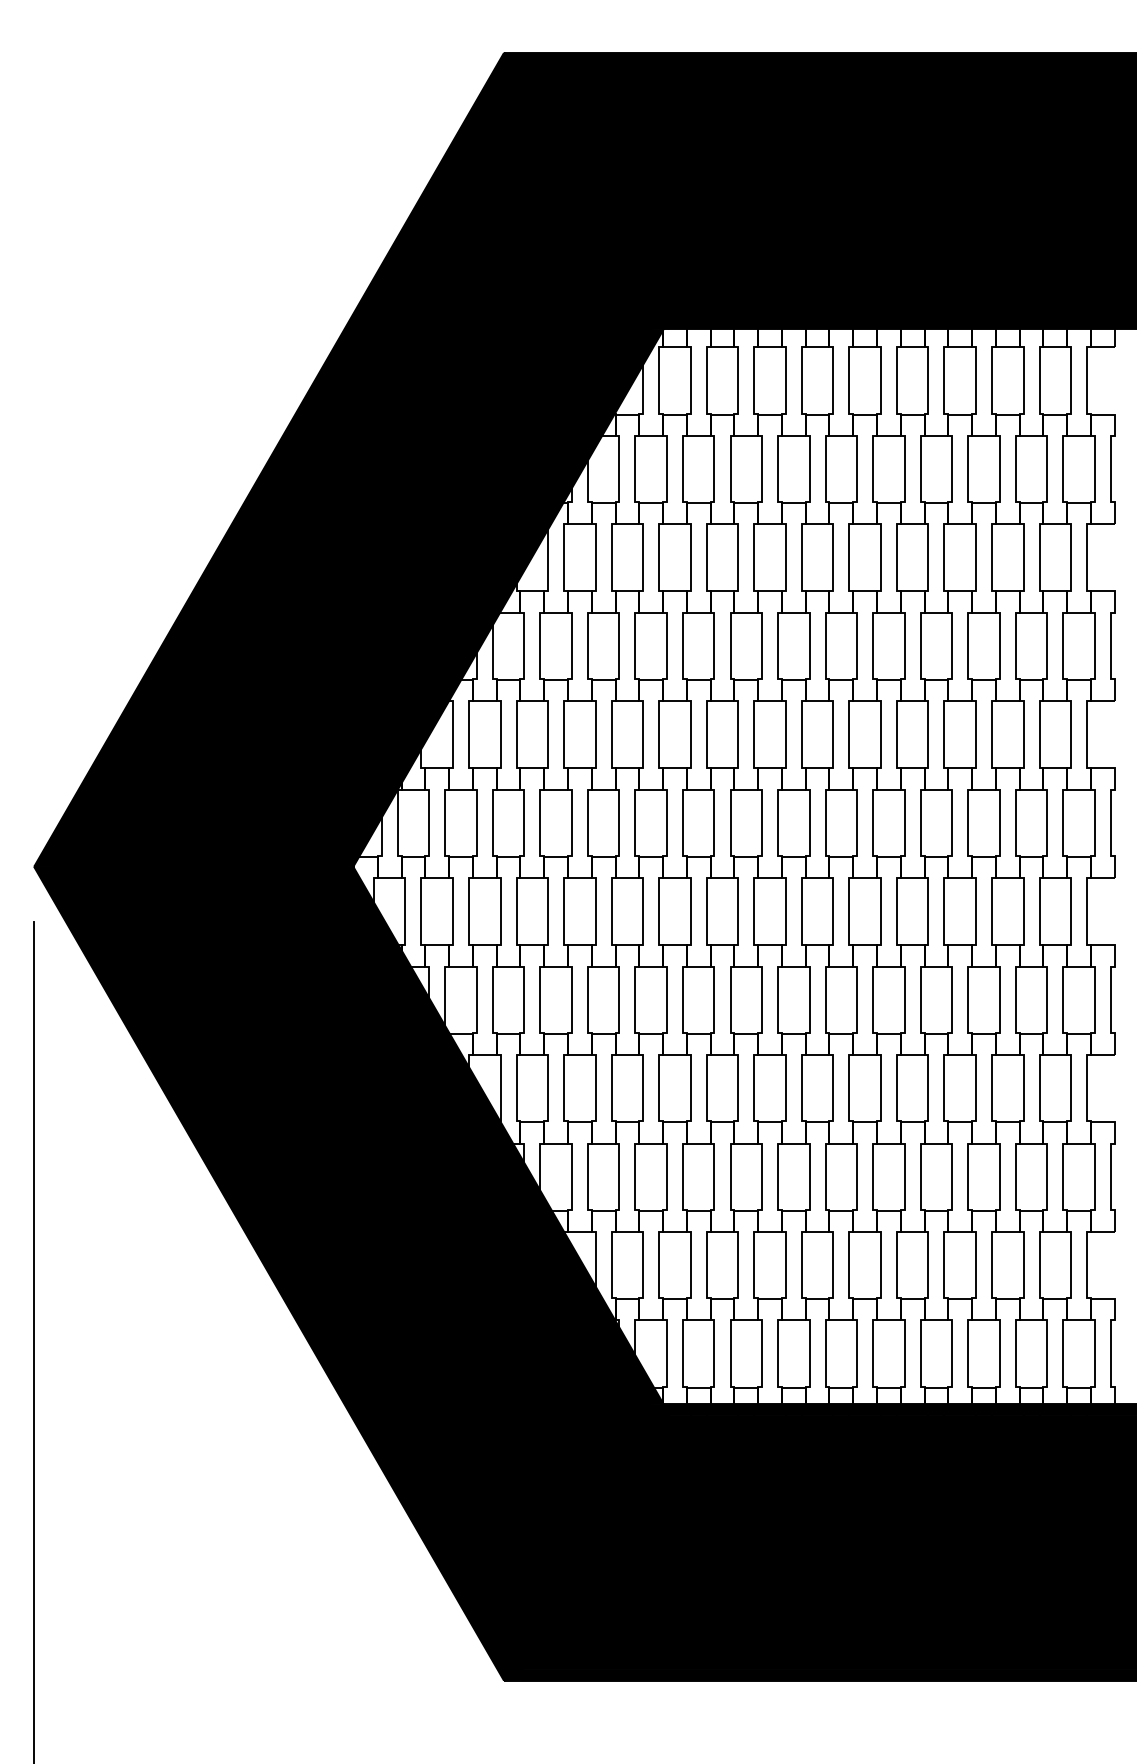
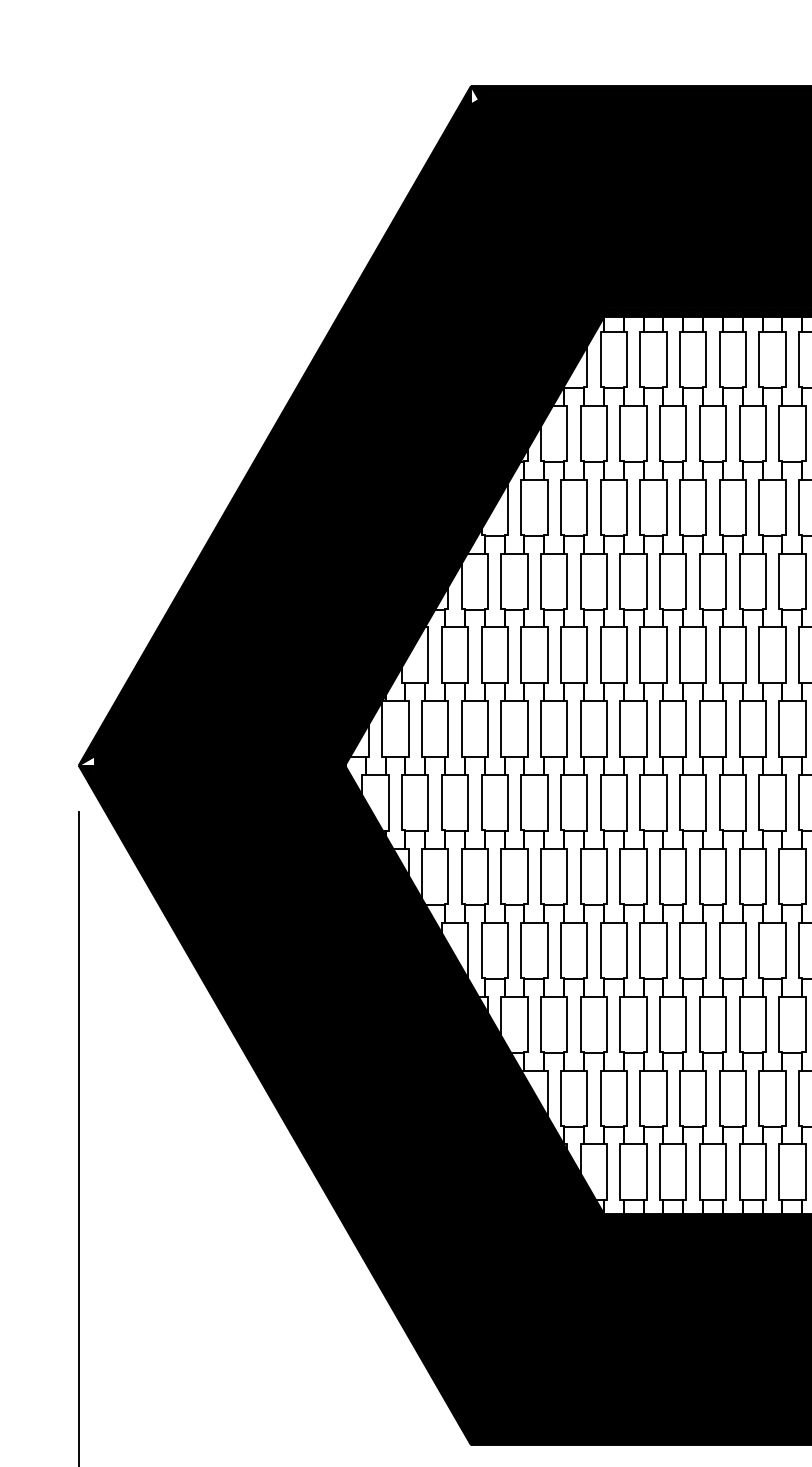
fill: (508, 63) -> (474, 94), removed
fill: (43, 860) -> (86, 760), removed

